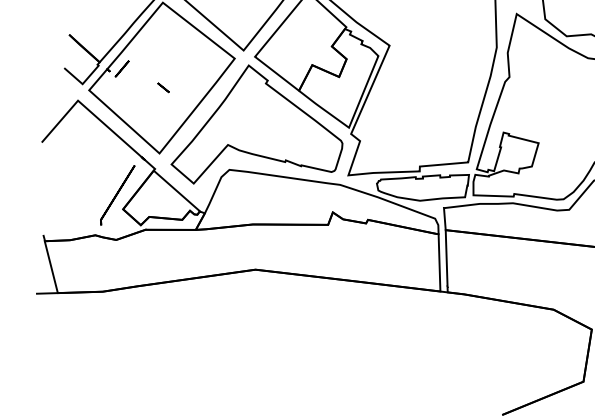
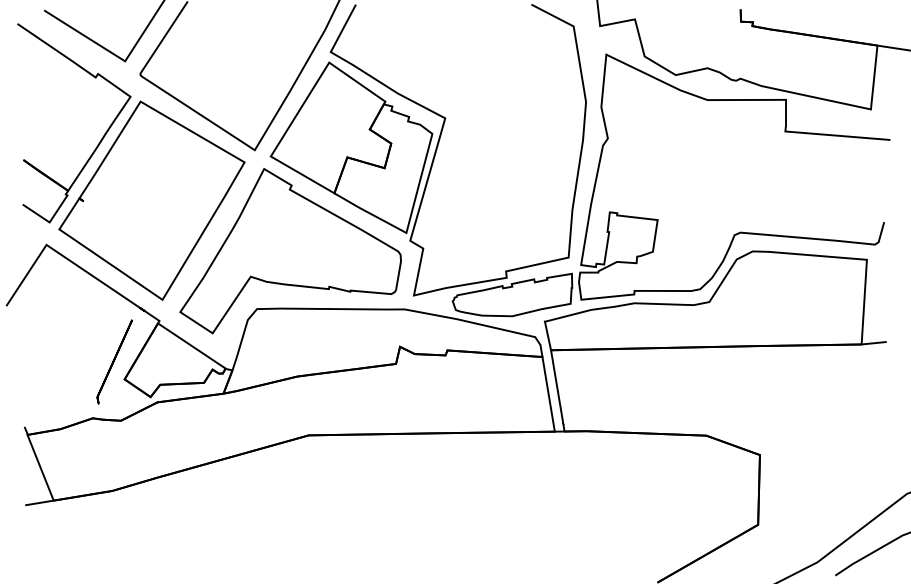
line: (121, 68) -> (98, 195), removed
line: (163, 87) -> (156, 212), removed

